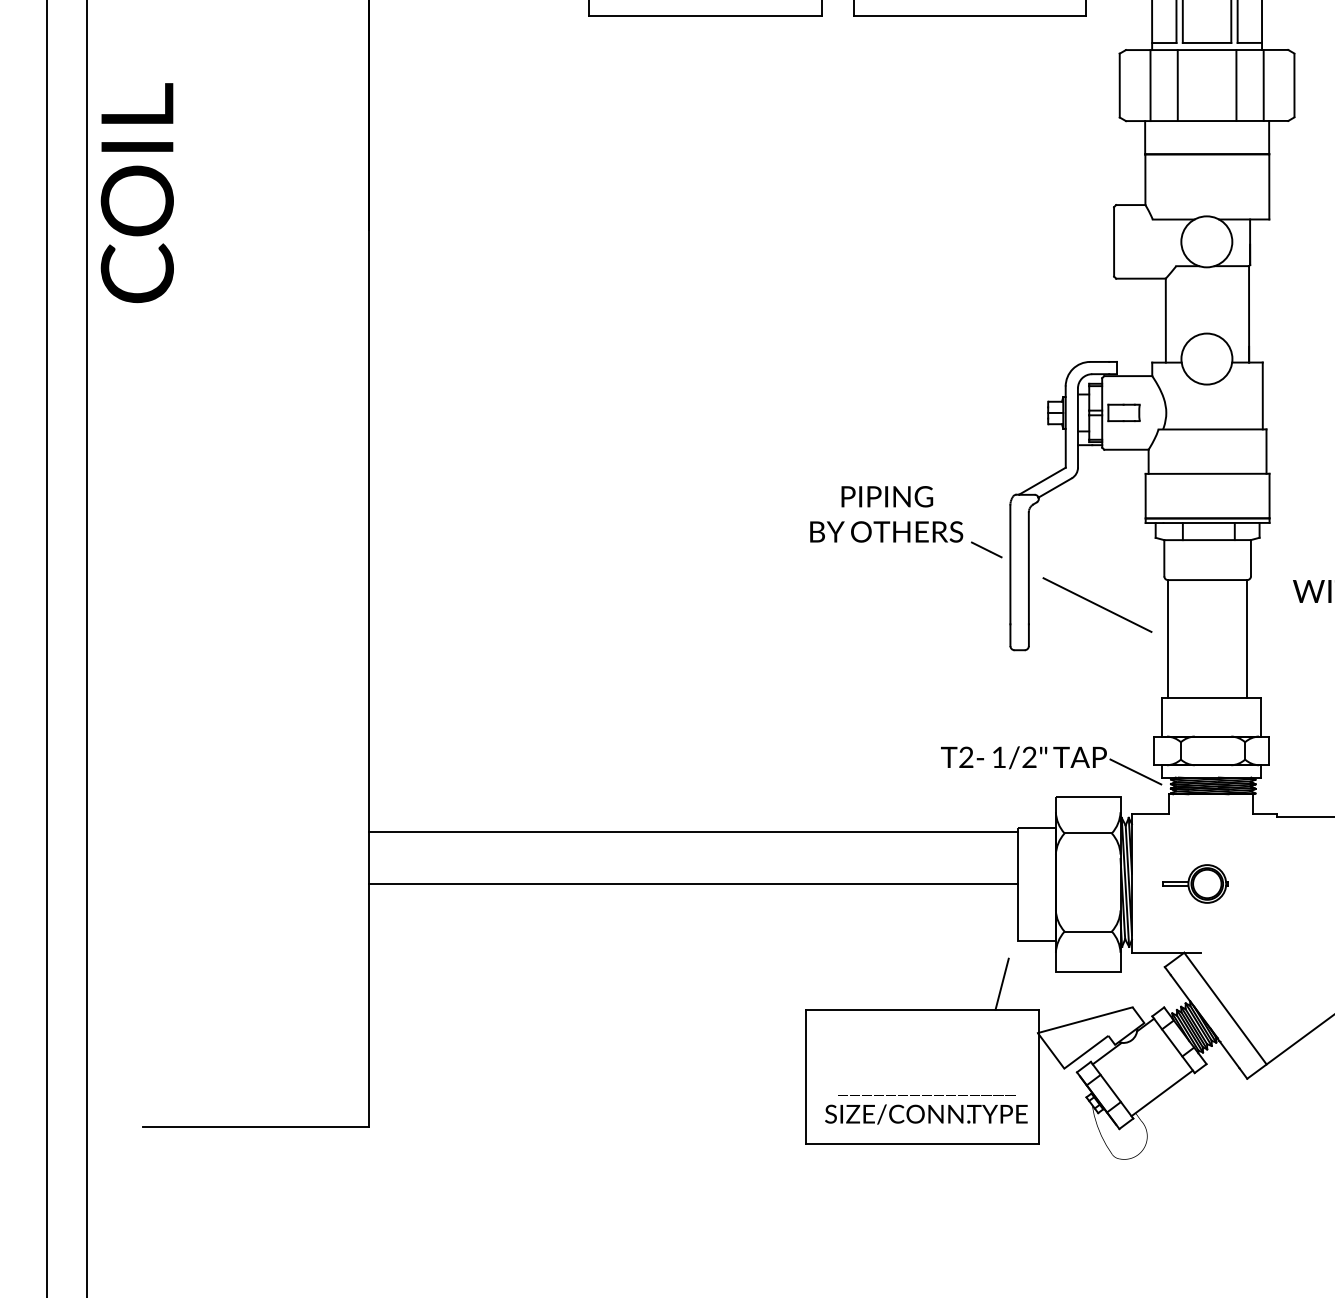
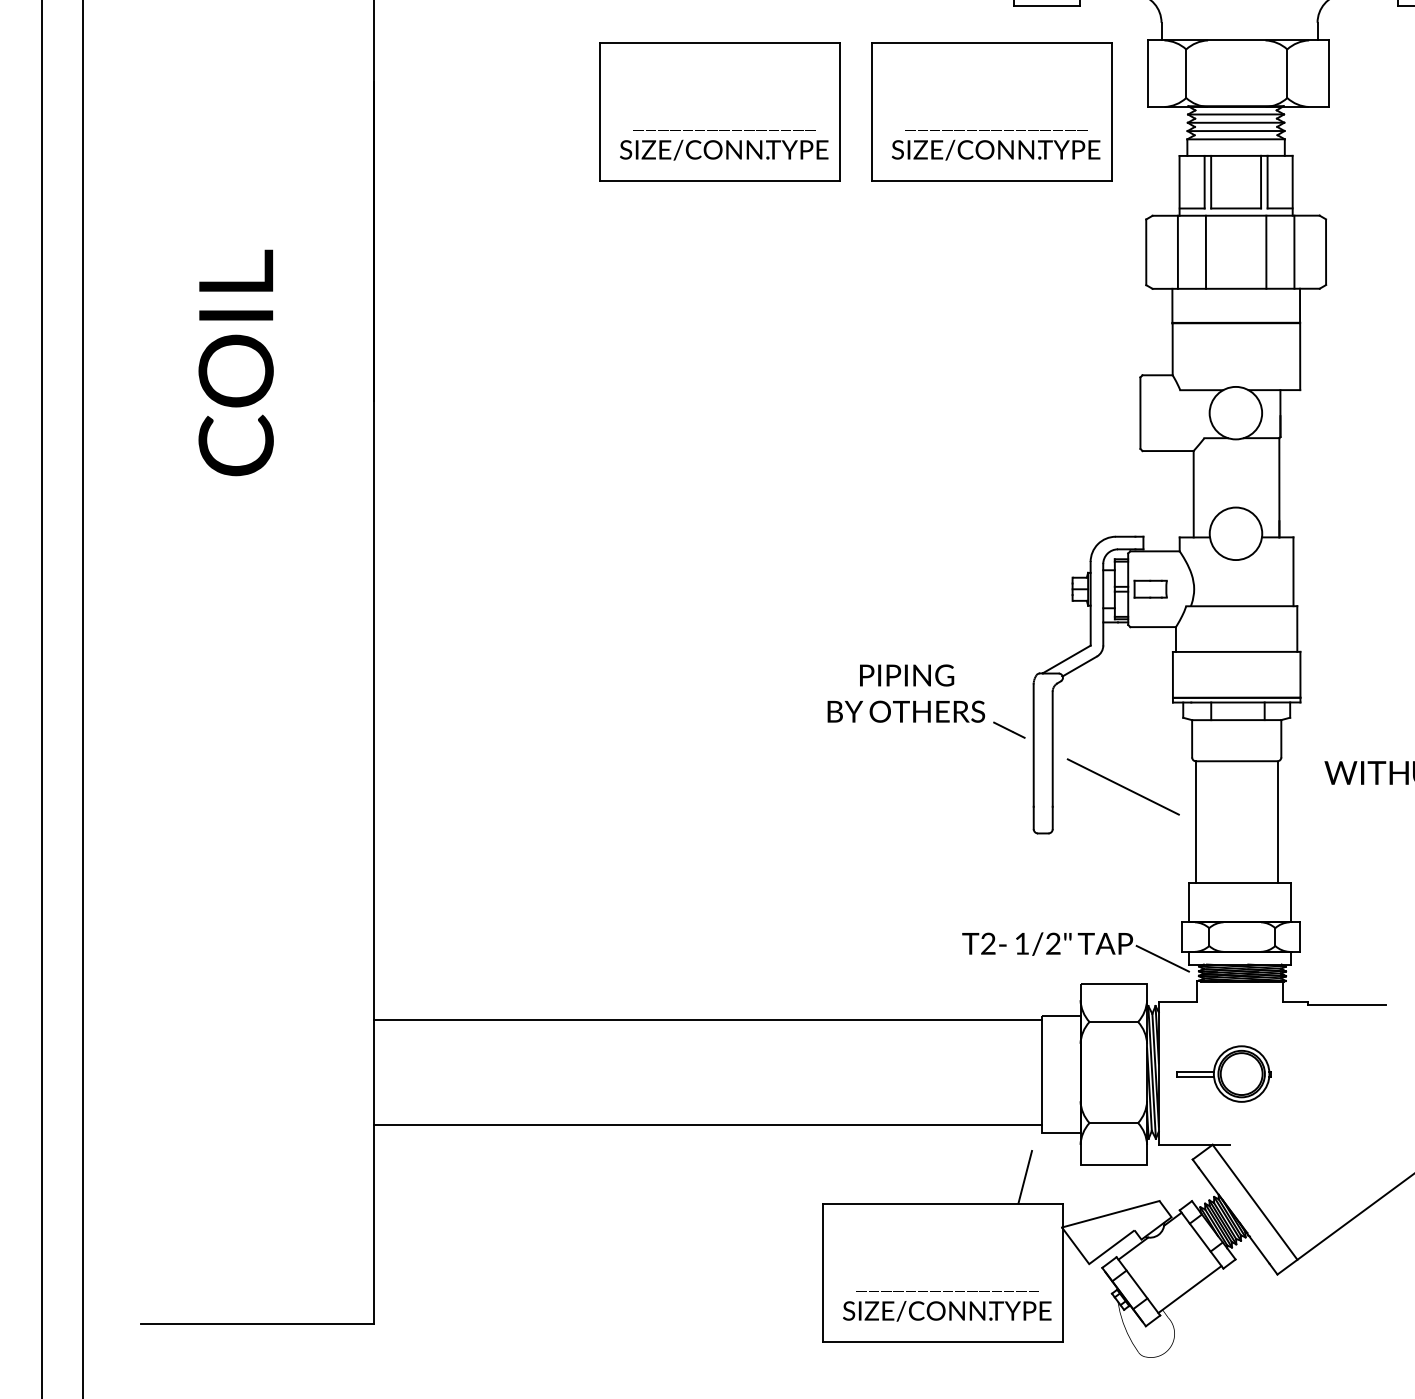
text: (136, 192) -> (235, 362), moved
part: (1194, 883) -> (1223, 1073), size x1.43
line: (693, 884) -> (707, 1125), moved

